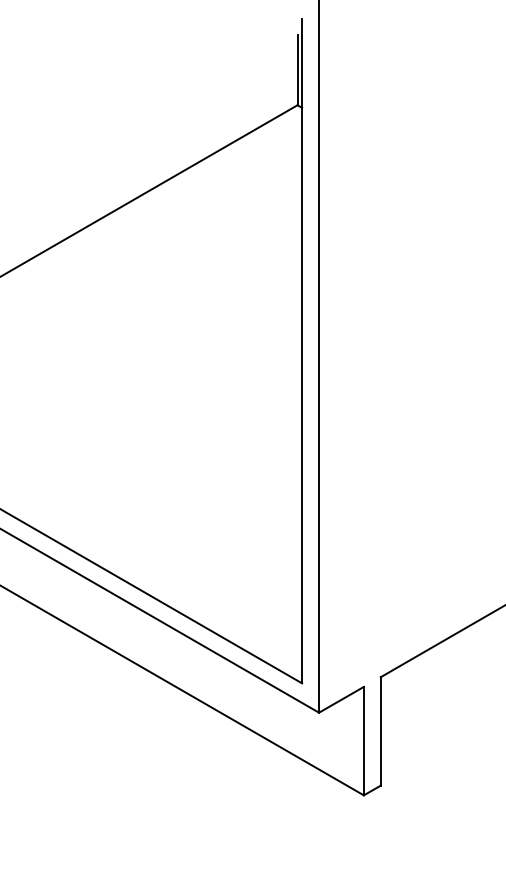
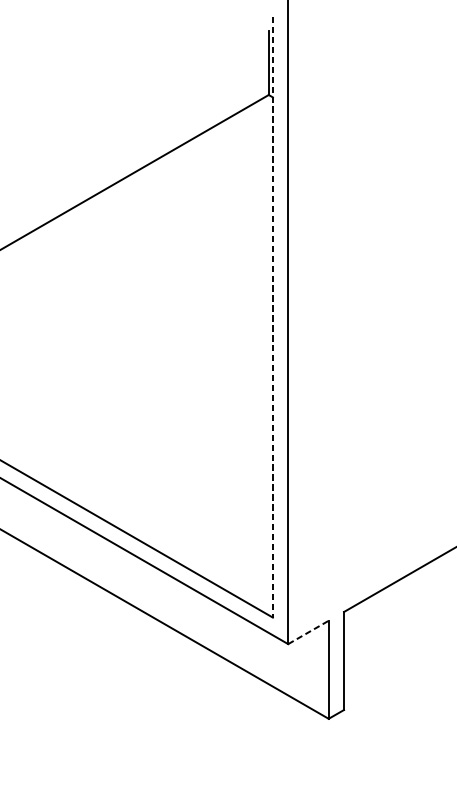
line: (302, 351) -> (273, 317), solid -> dashed
line: (341, 699) -> (308, 632), solid -> dashed

